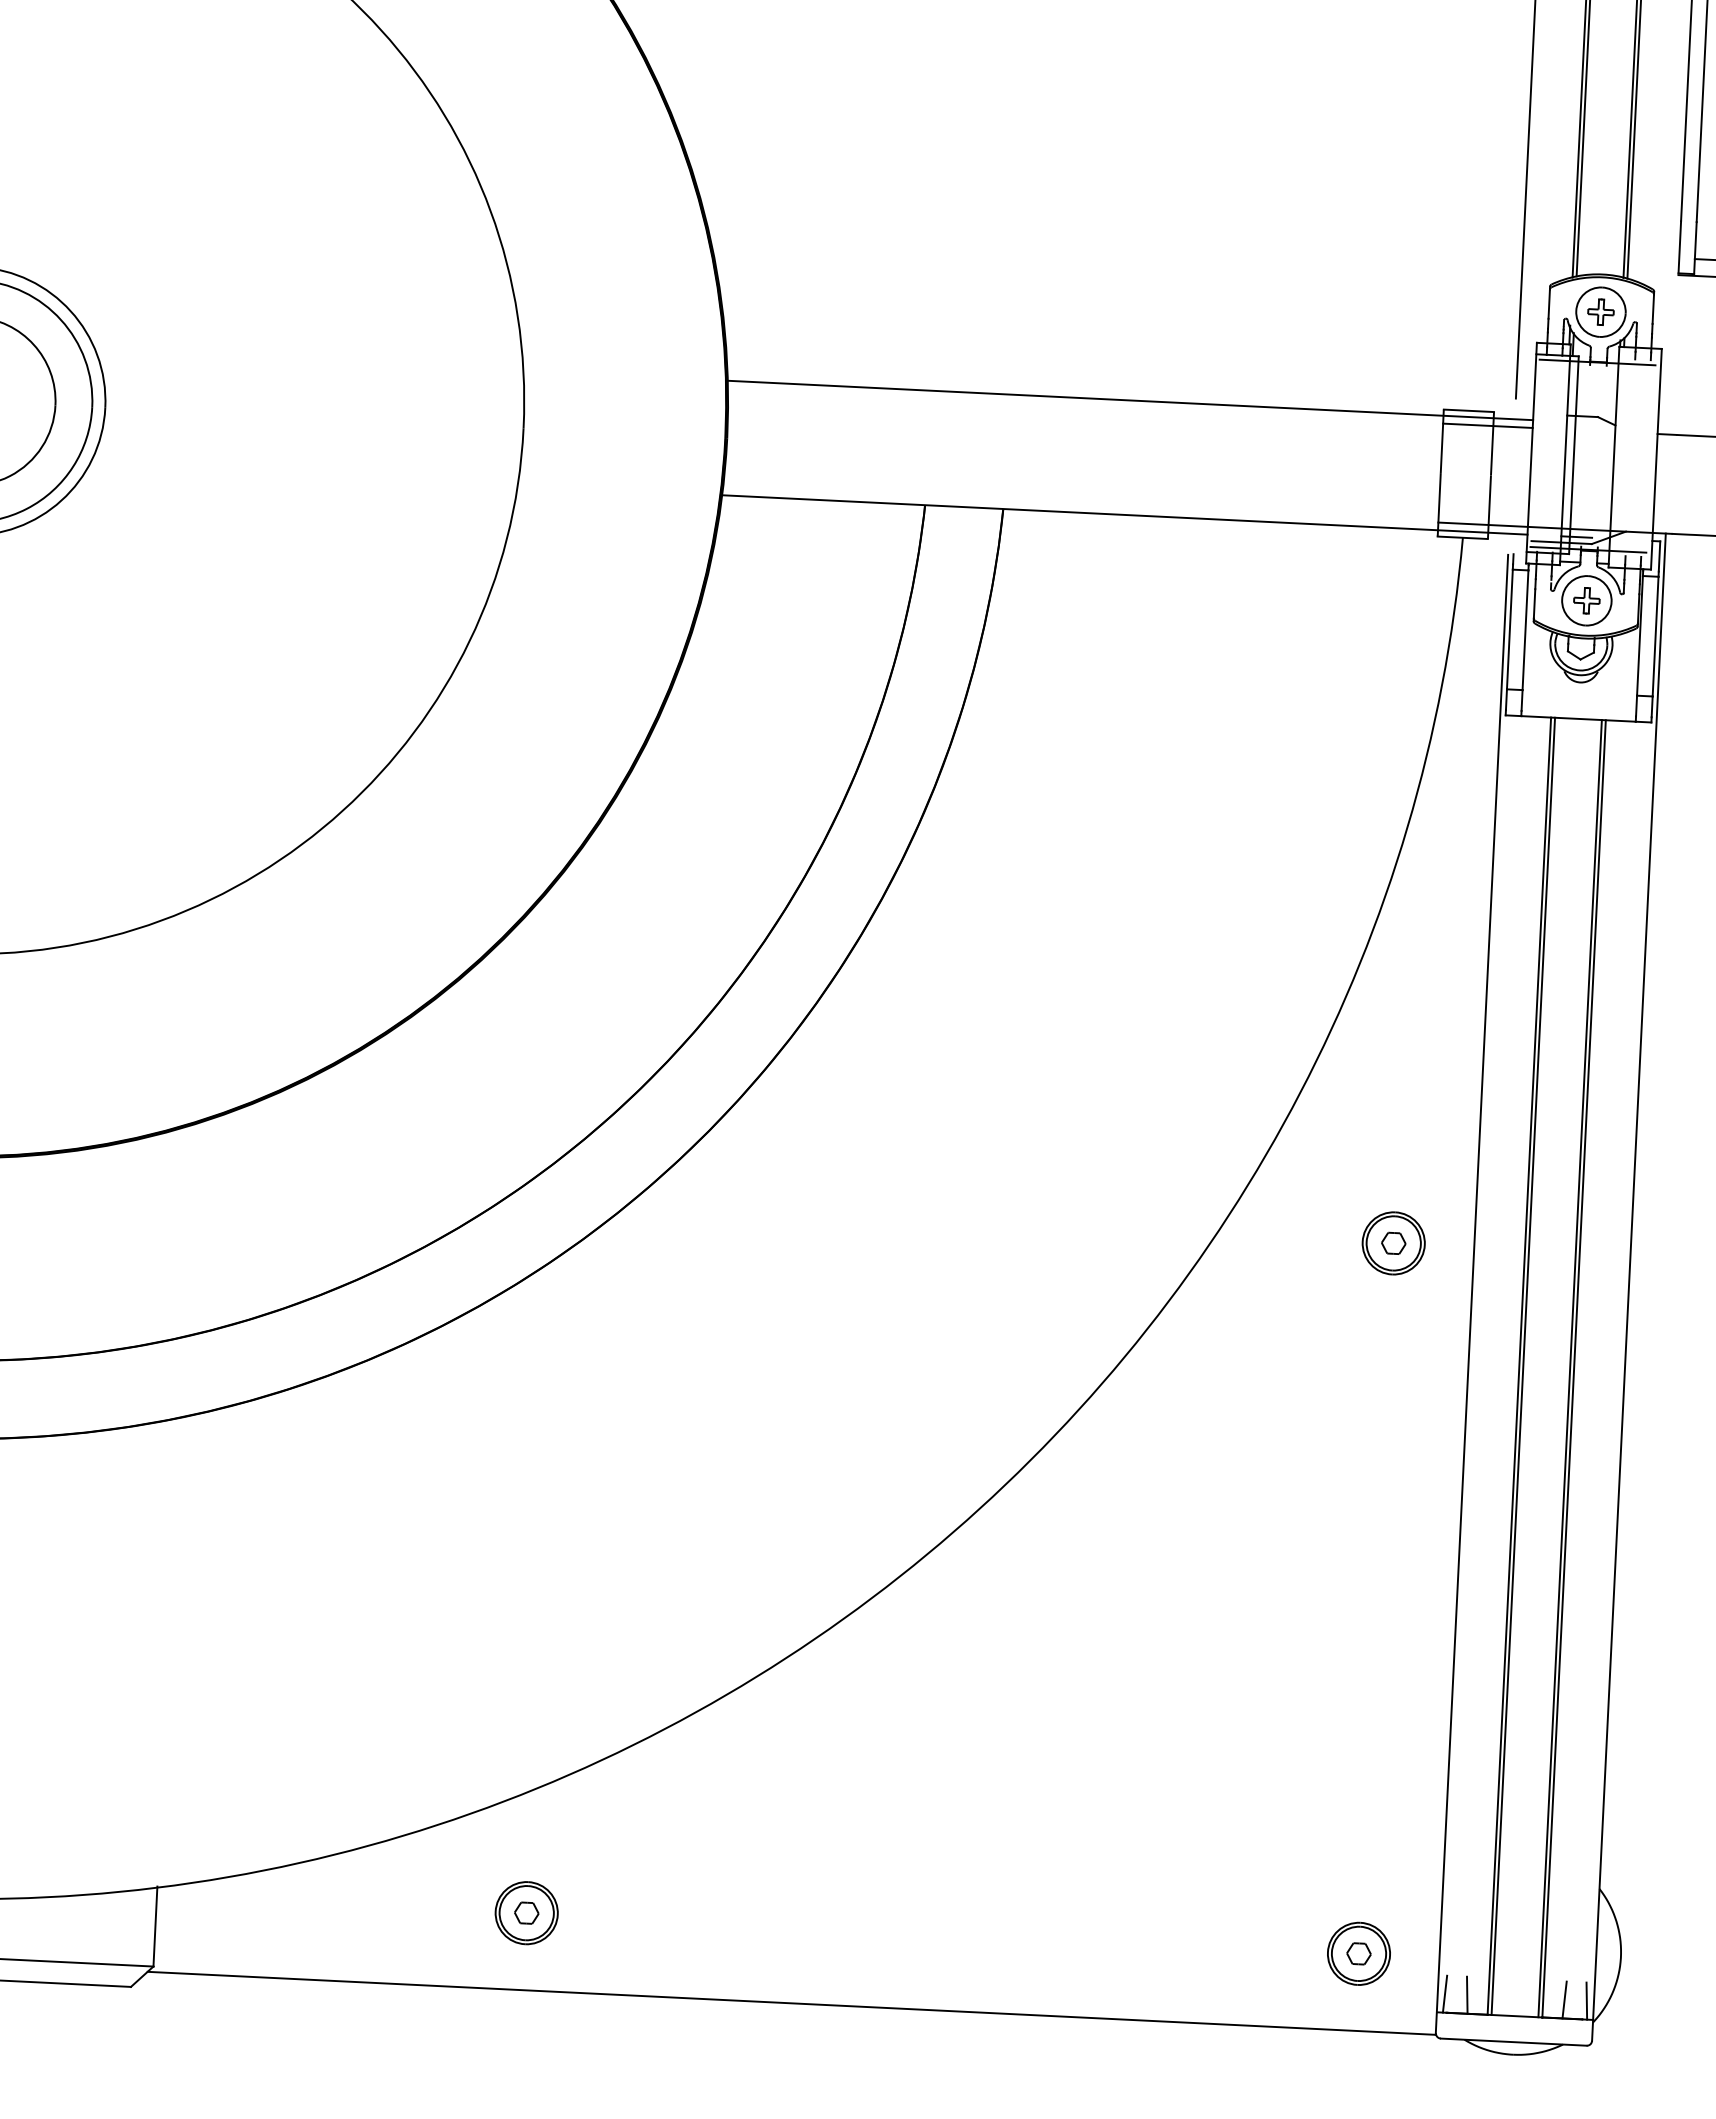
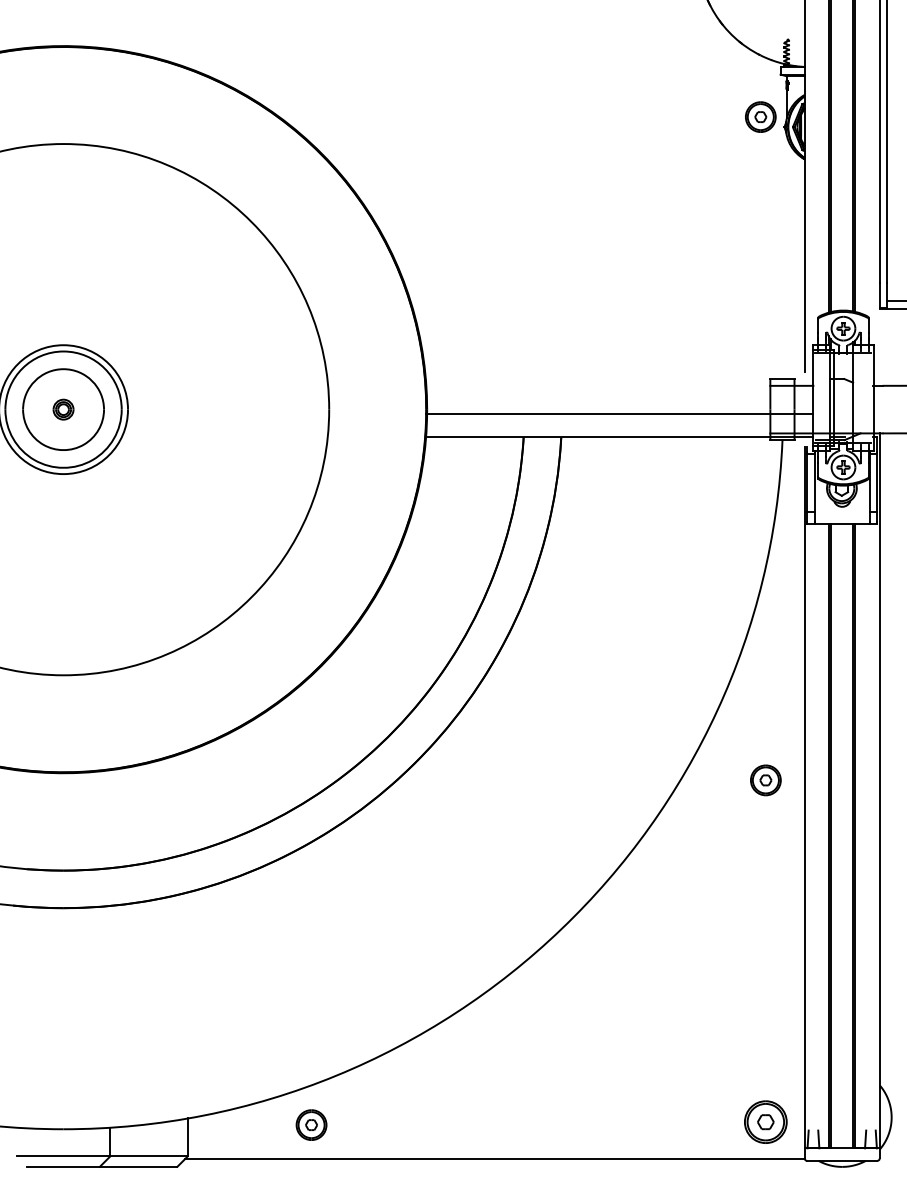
line: (1129, 401) -> (619, 414), moved
part: (526, 1911) -> (311, 1124), moved
part: (1358, 1952) -> (765, 1121), size x1.4

